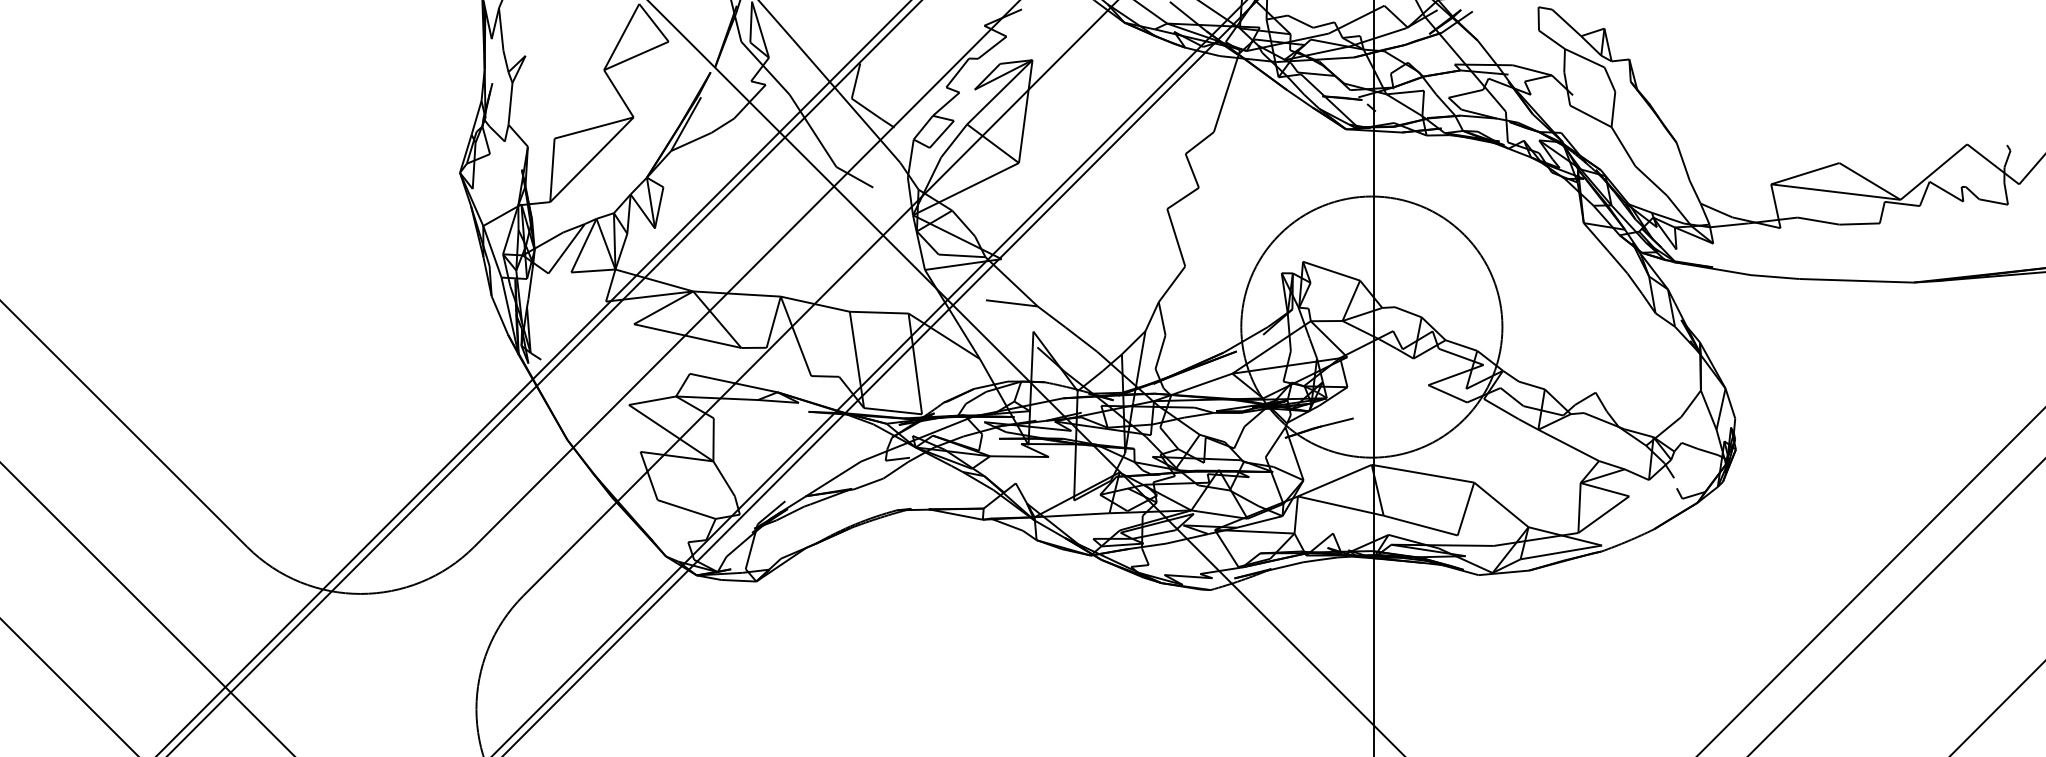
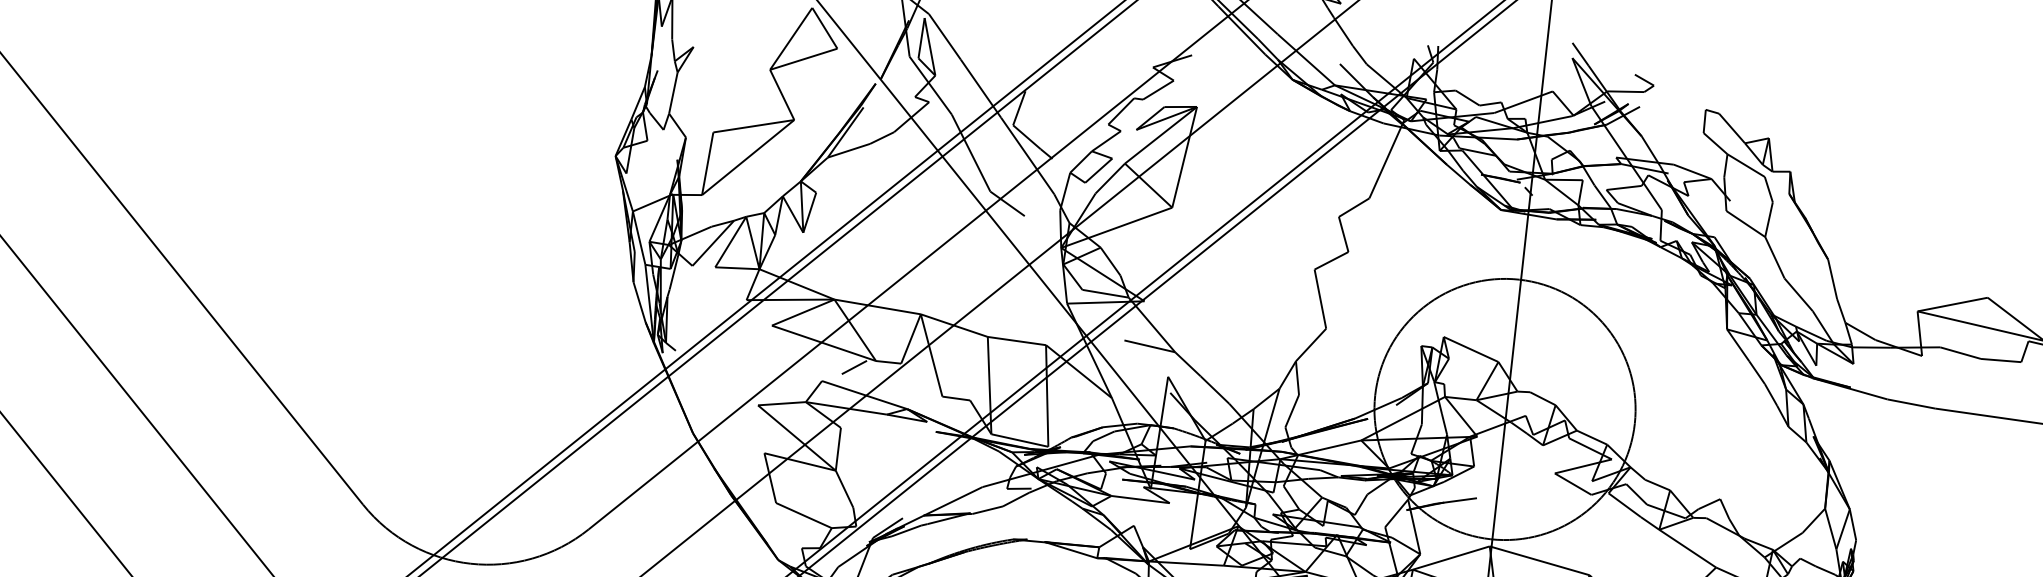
line: (720, 356) -> (854, 367), added

